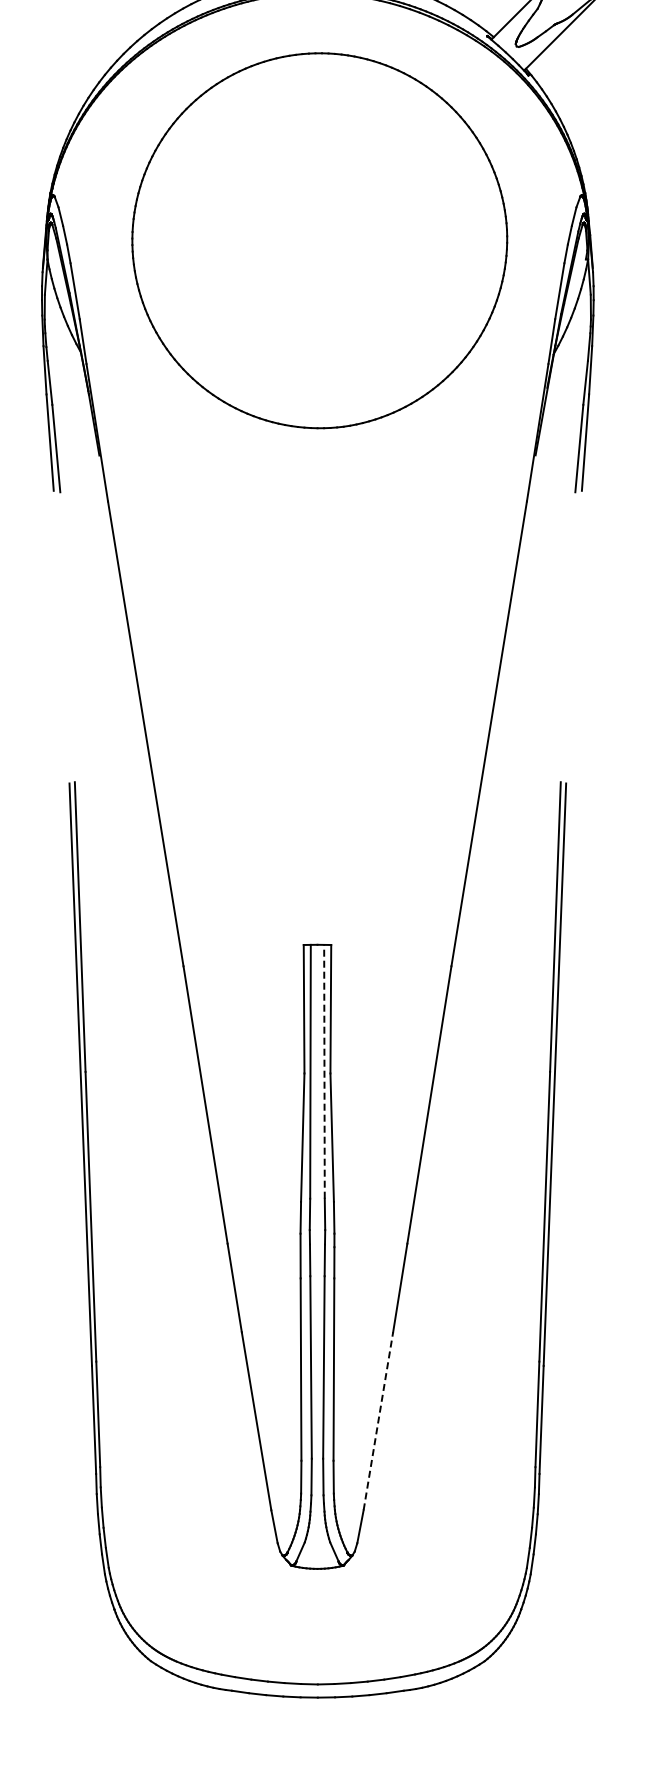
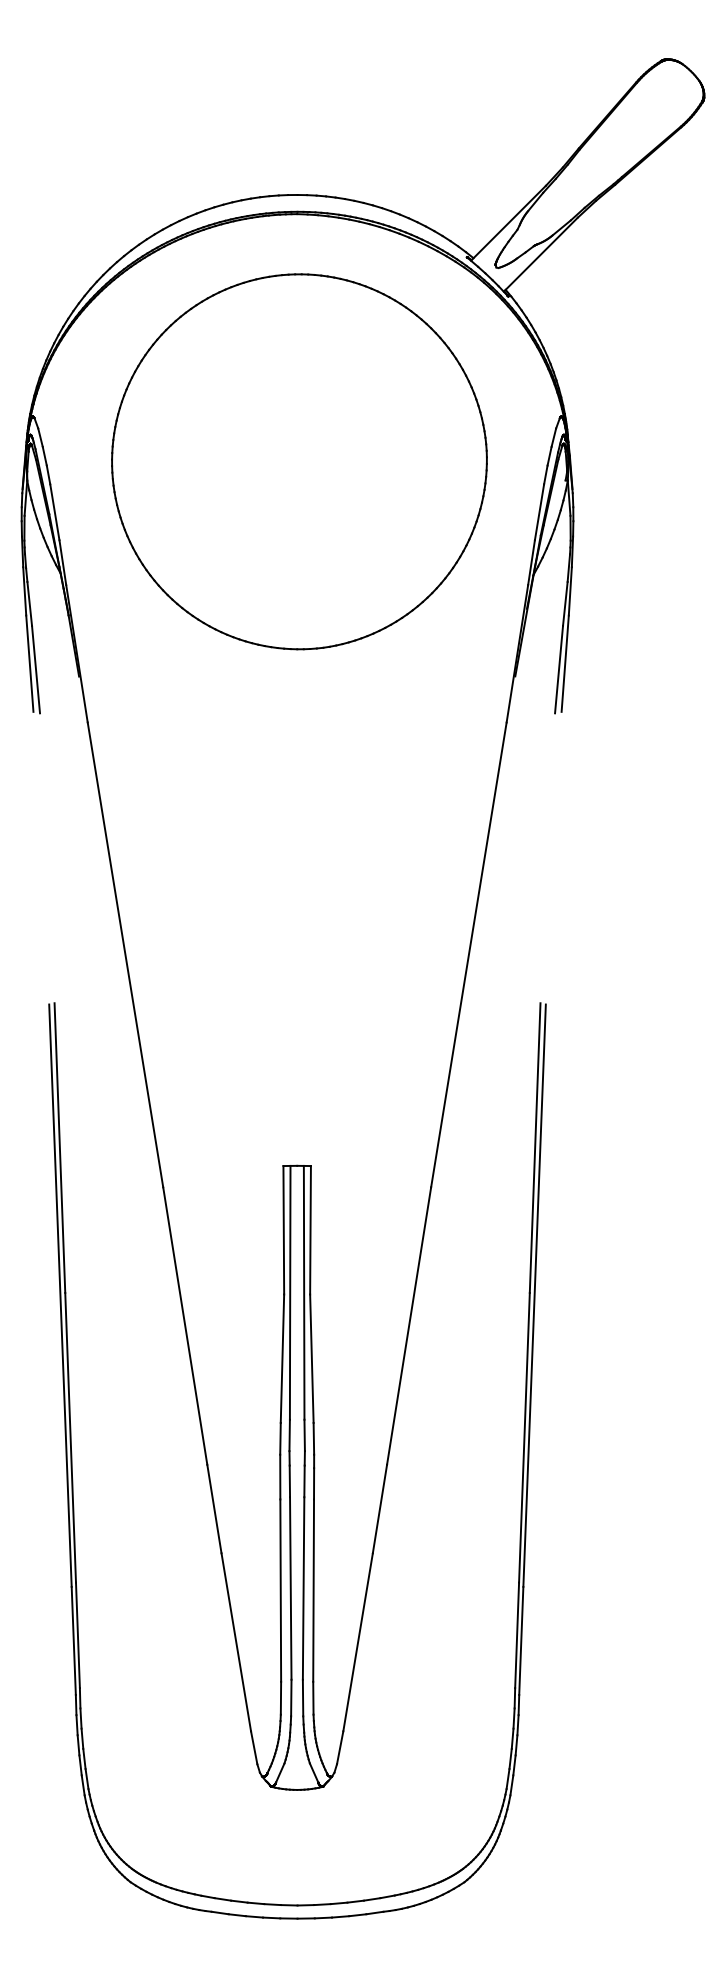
line: (324, 1071) -> (304, 1292), dashed -> solid
line: (378, 1420) -> (358, 1641), dashed -> solid

